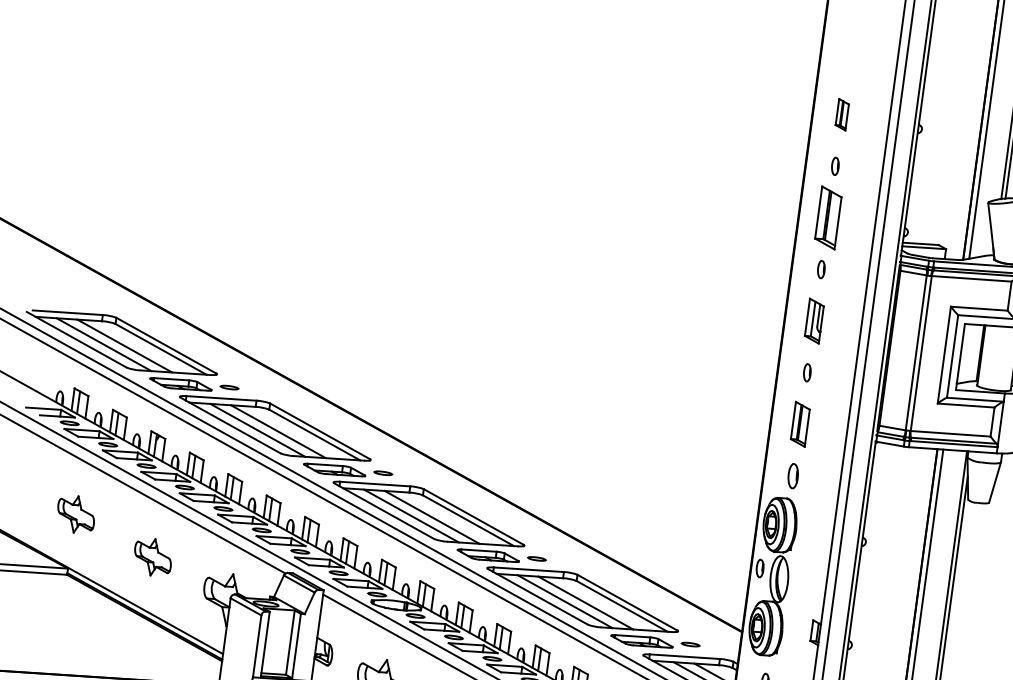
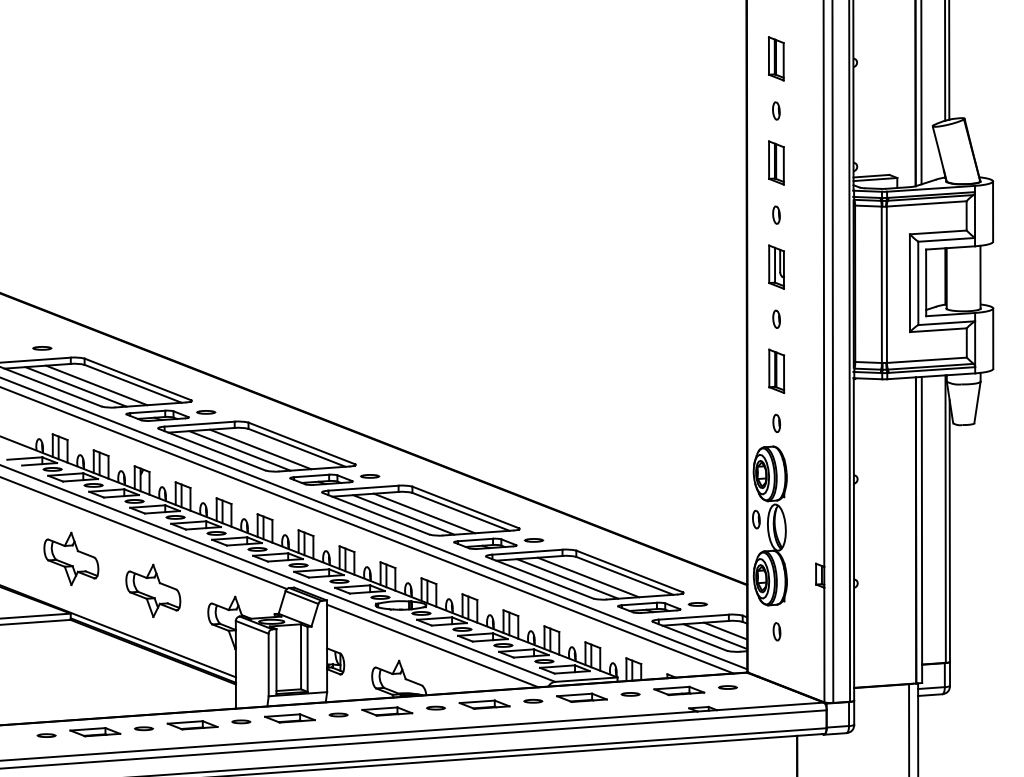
part: (841, 114) -> (775, 58), size x1.43
part: (828, 217) -> (776, 162), size x0.71
line: (76, 302) -> (42, 348), added
part: (793, 475) -> (776, 422), size x0.71
part: (76, 514) -> (71, 558), size x1.43
part: (153, 556) -> (153, 590), size x1.43

